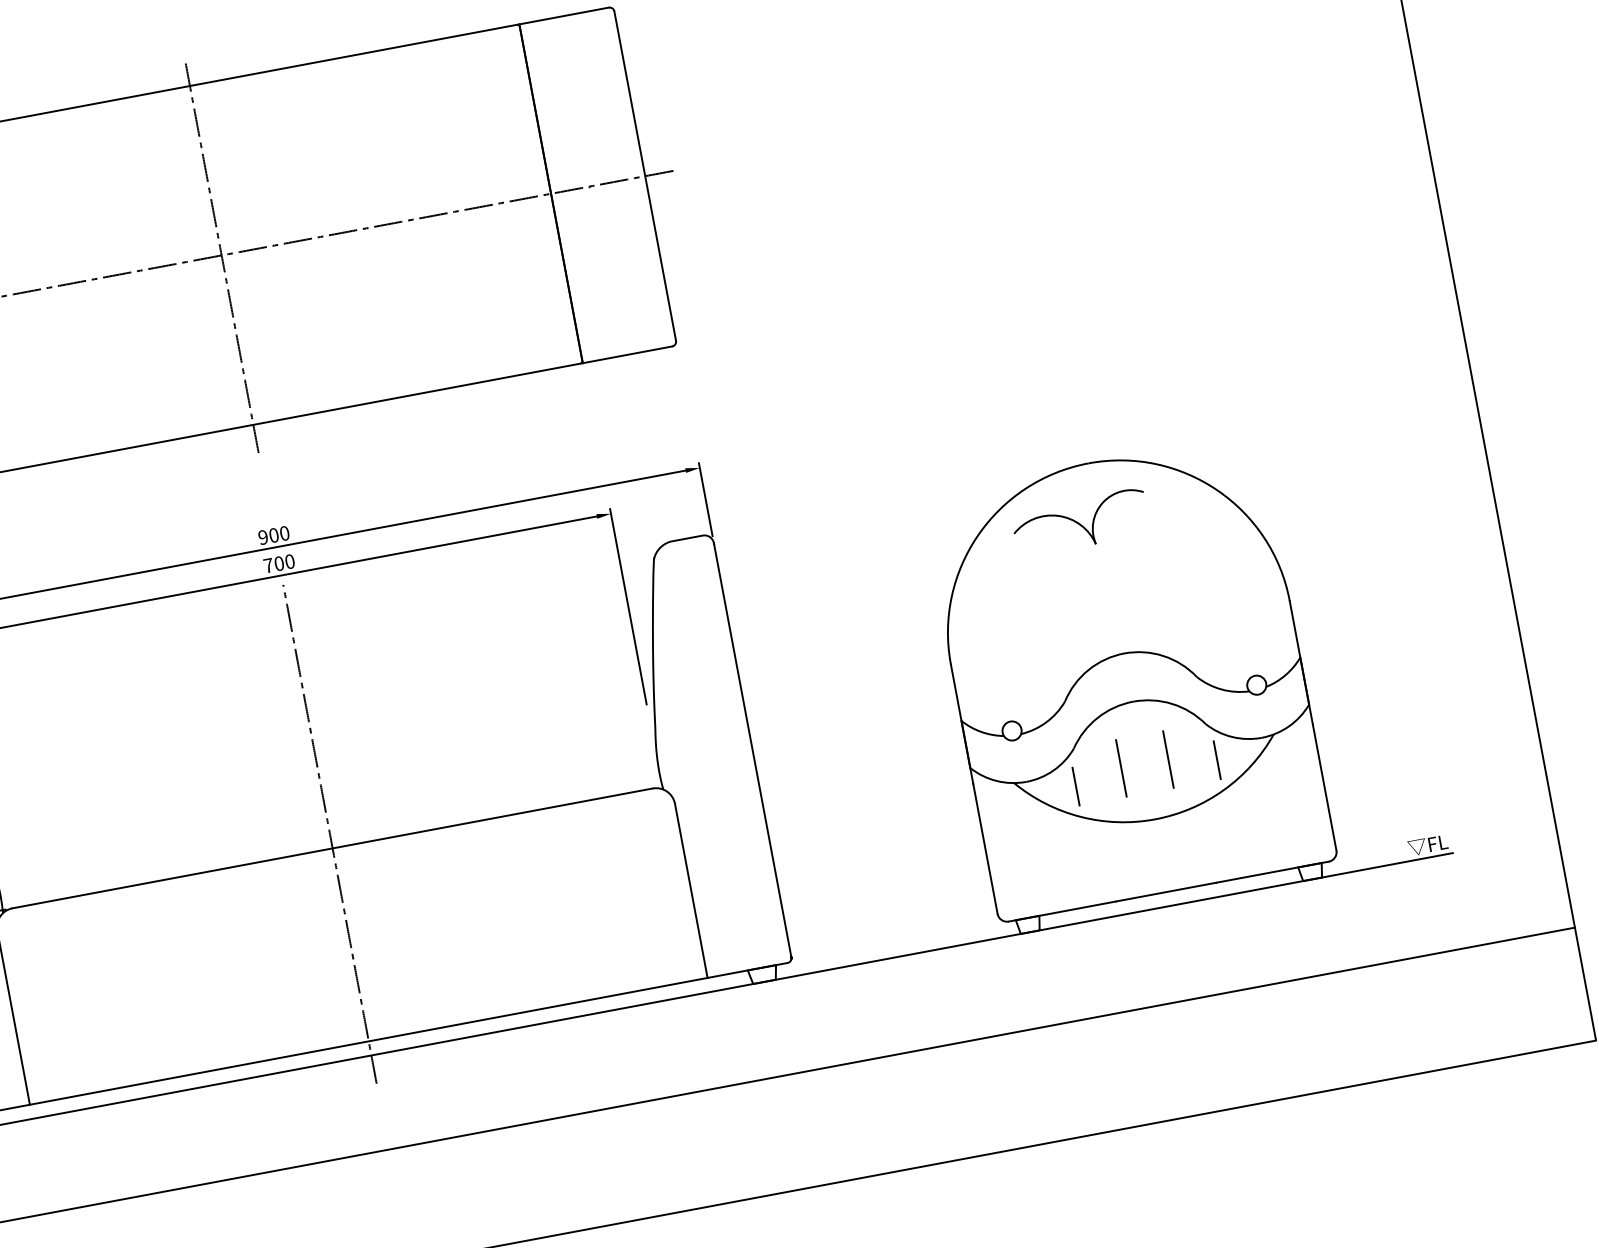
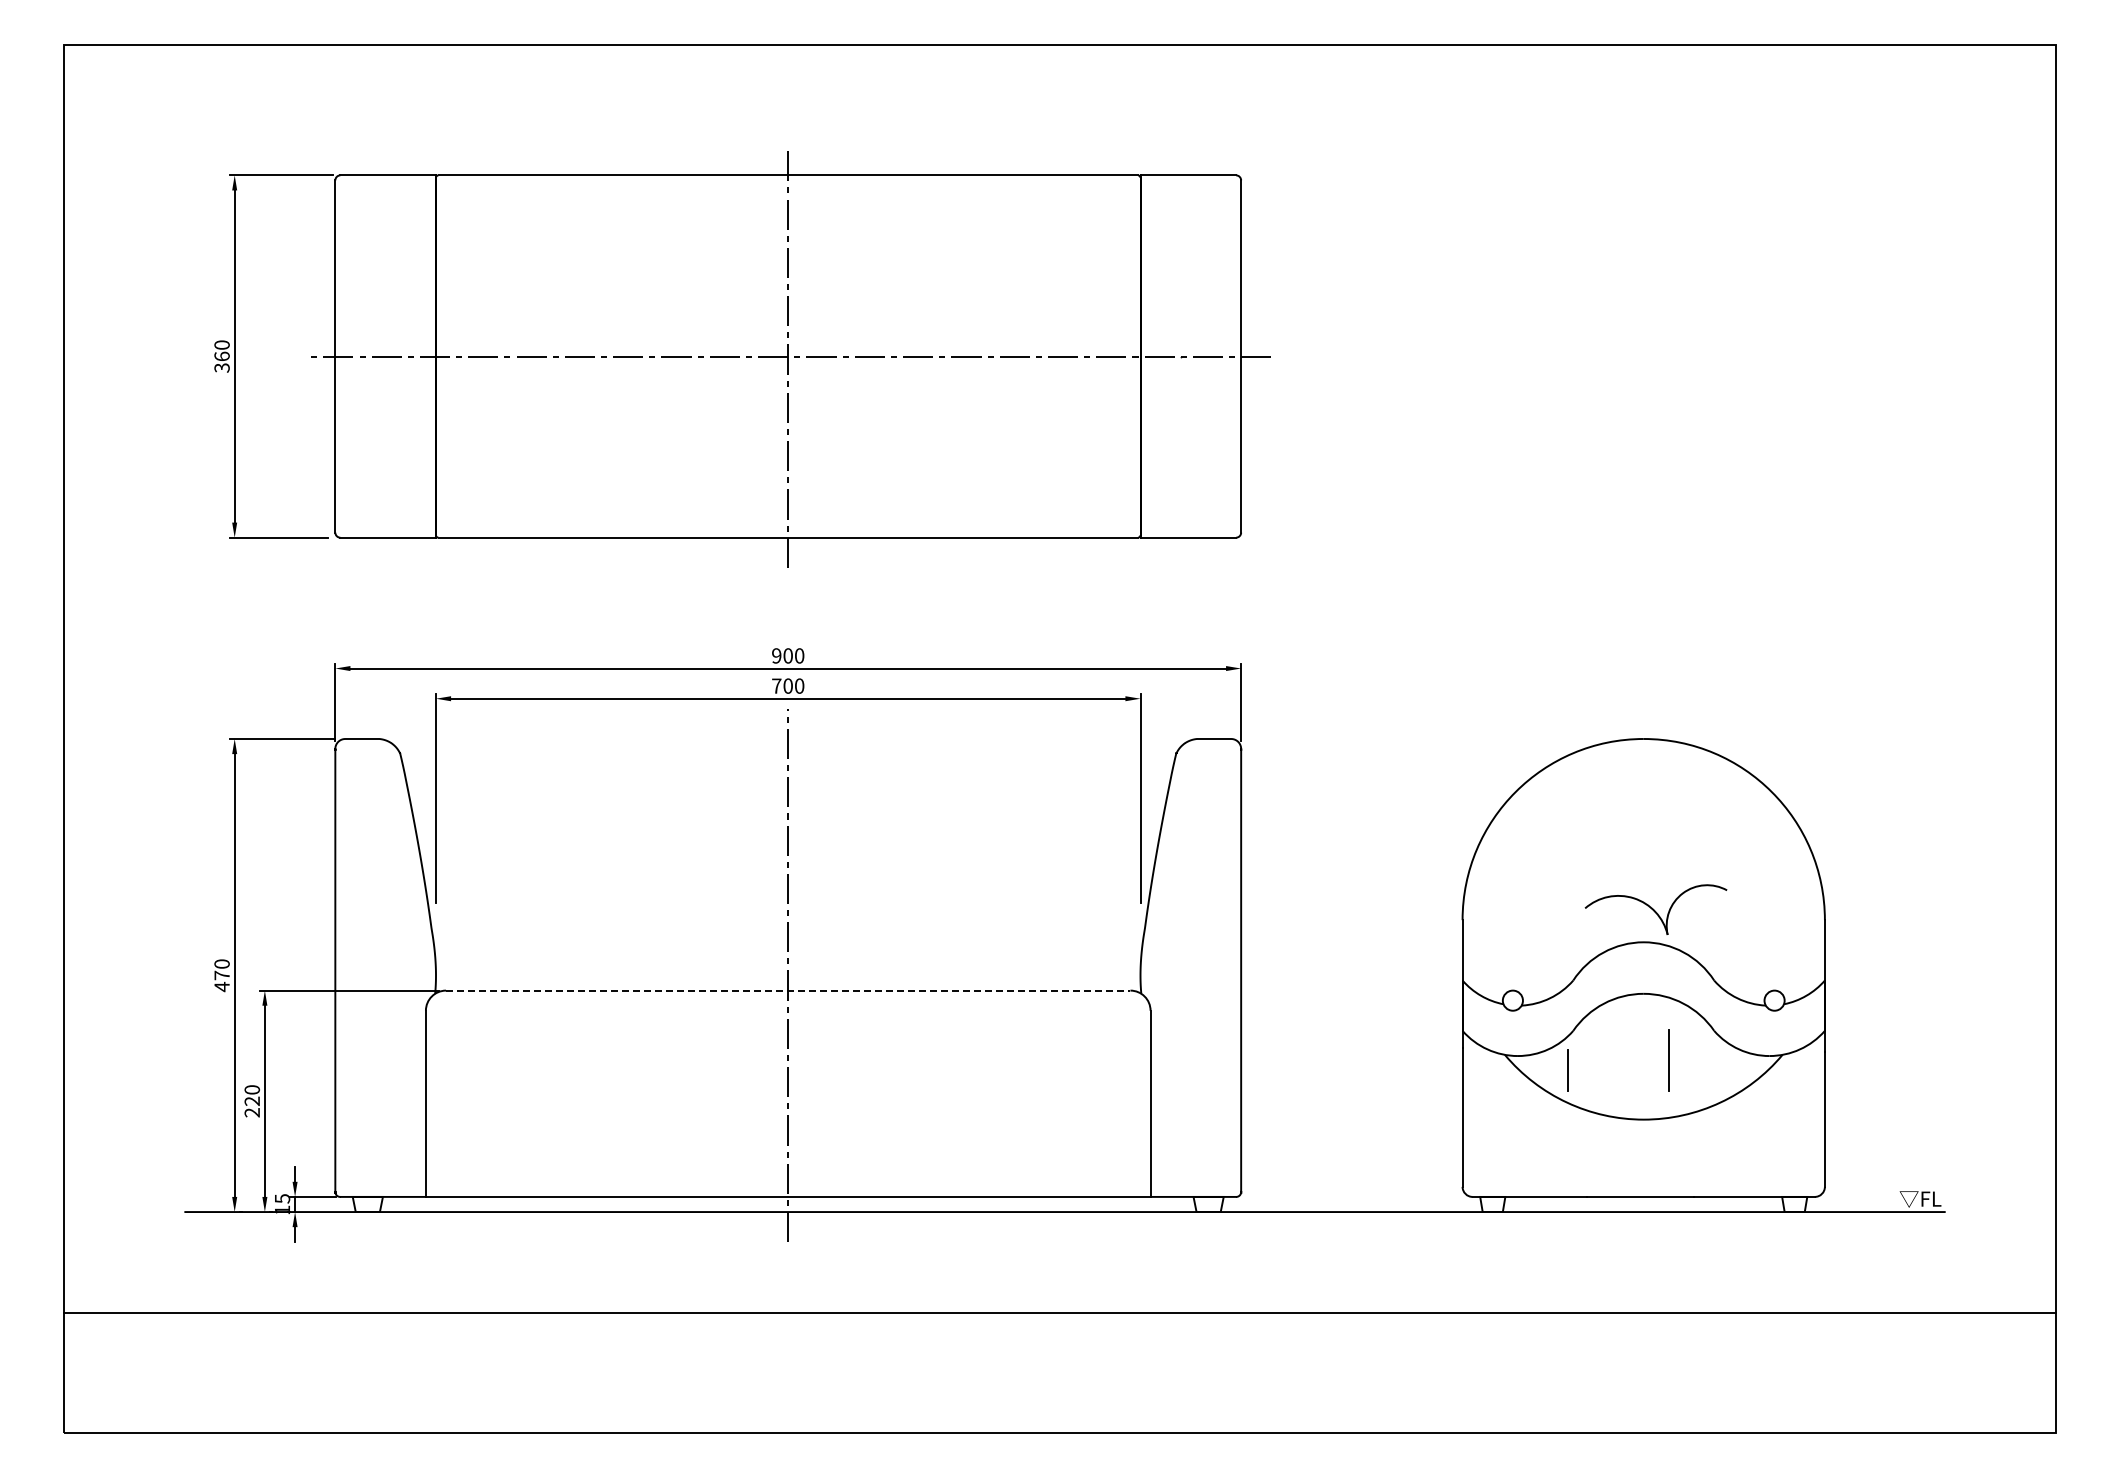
part: (1080, 522) -> (1655, 909), moved
line: (1217, 760) -> (1719, 1070), removed
line: (1121, 768) -> (1618, 1060), removed
line: (332, 848) -> (788, 990), solid -> dashed

